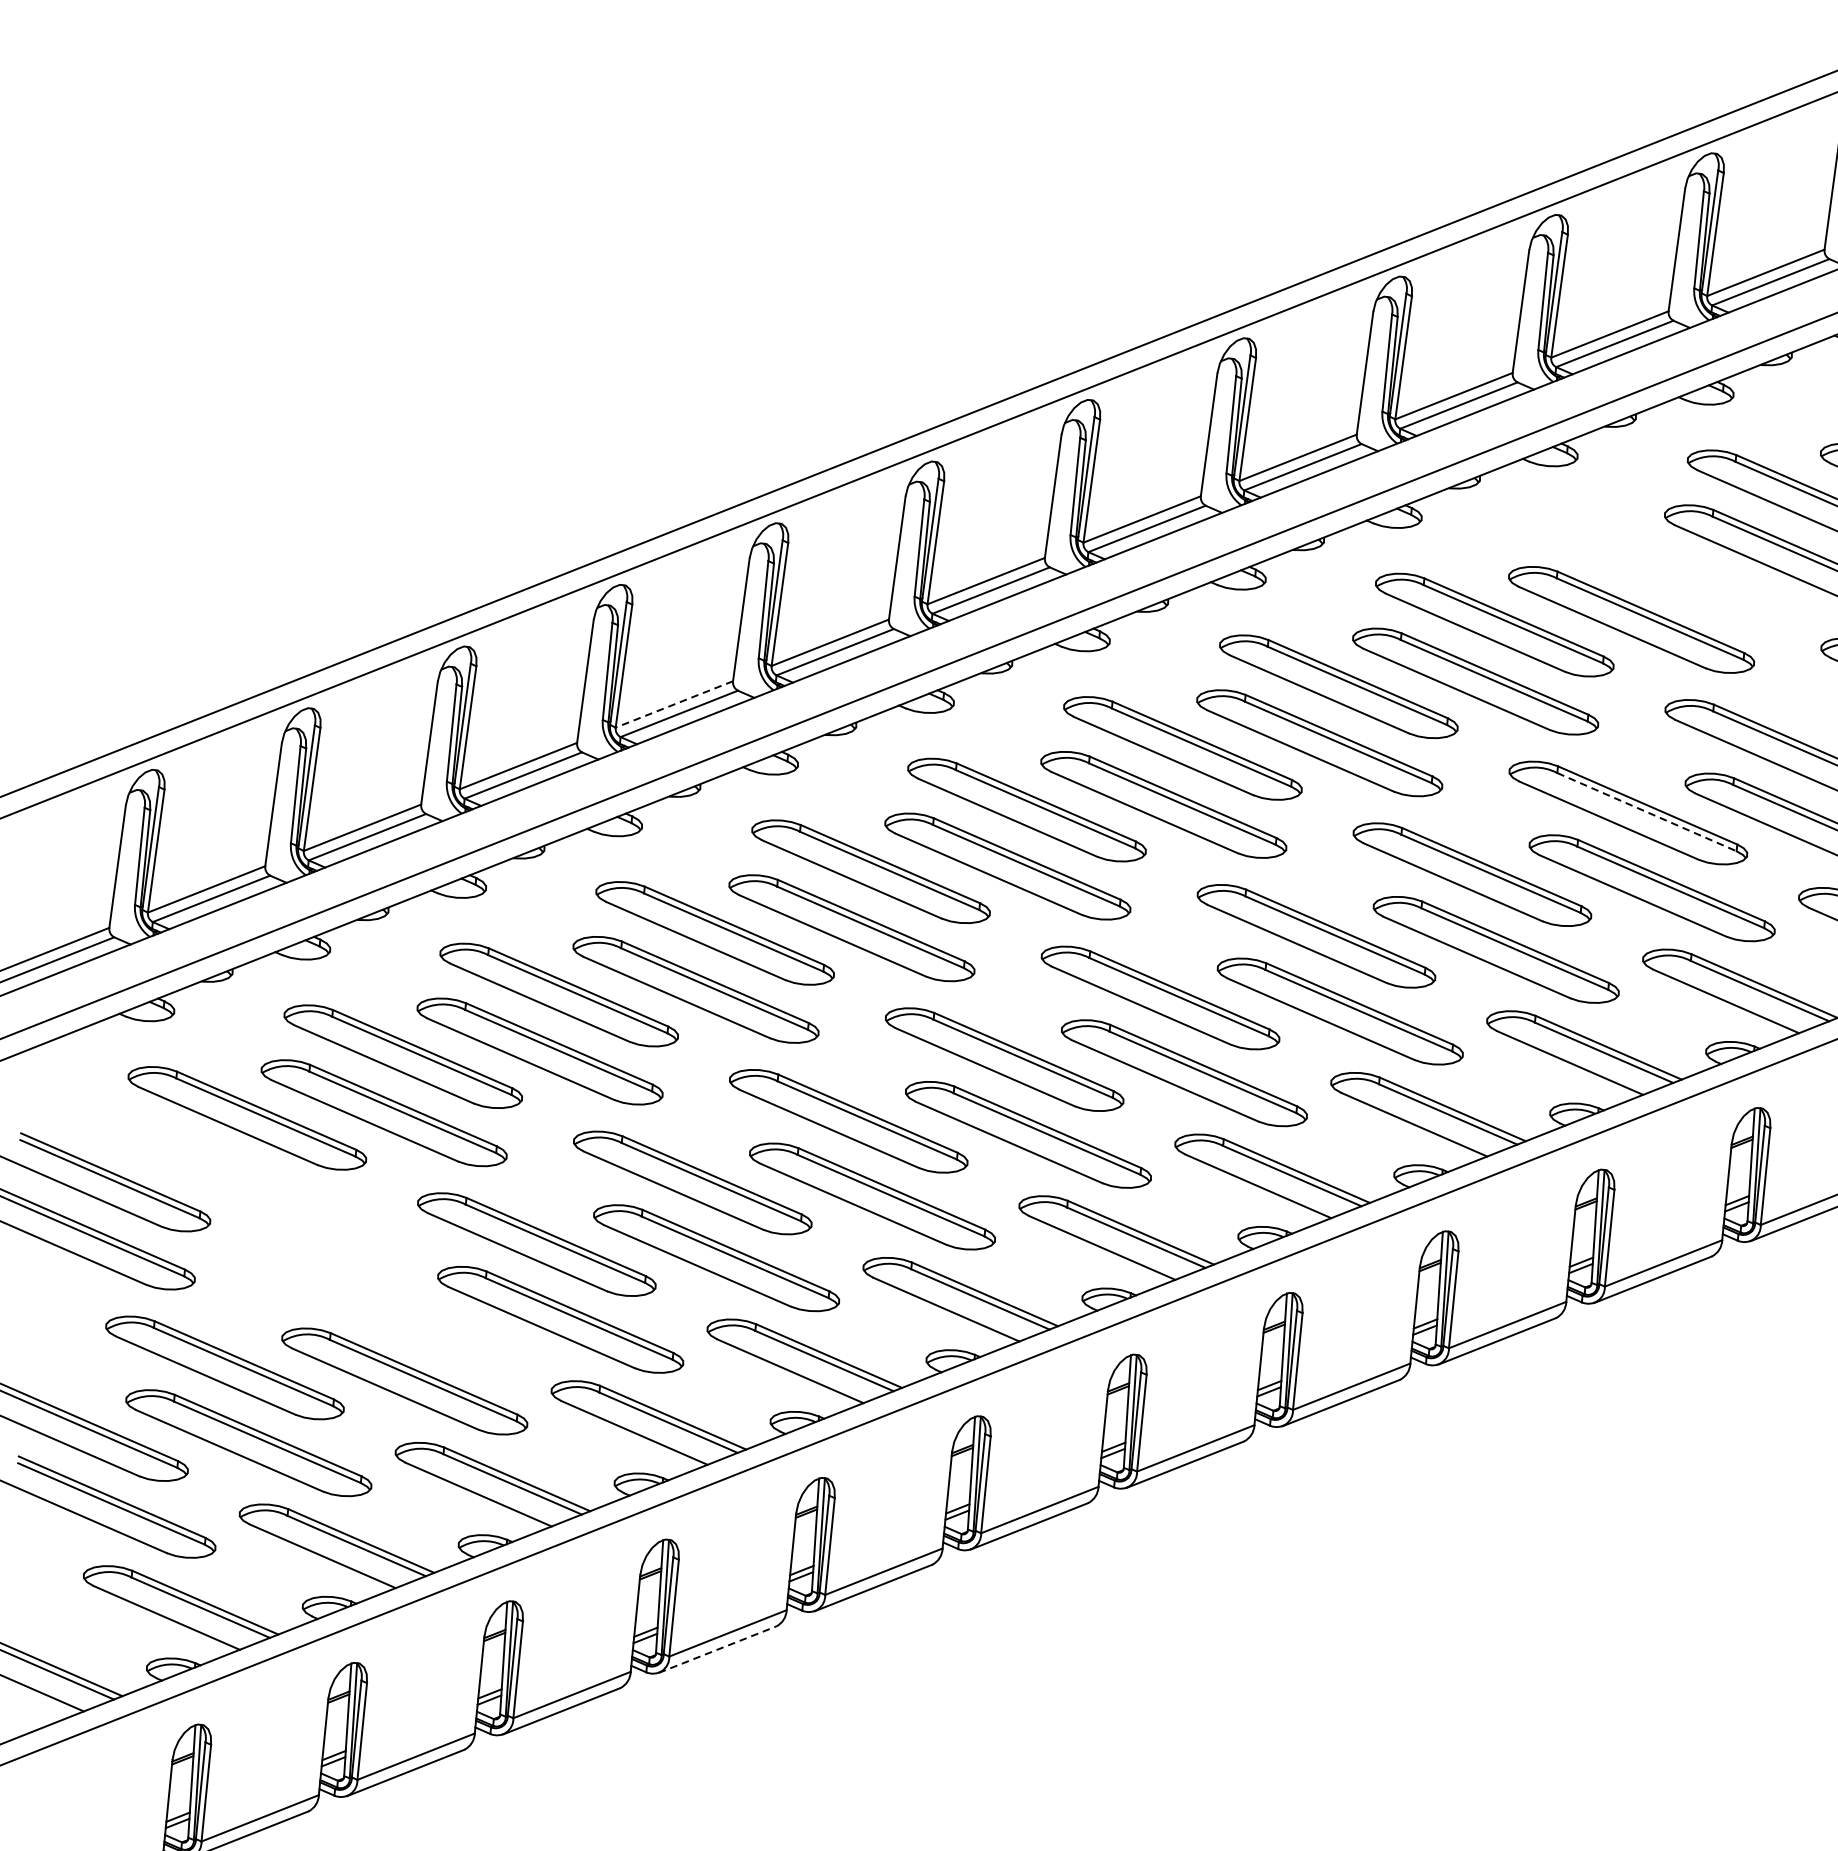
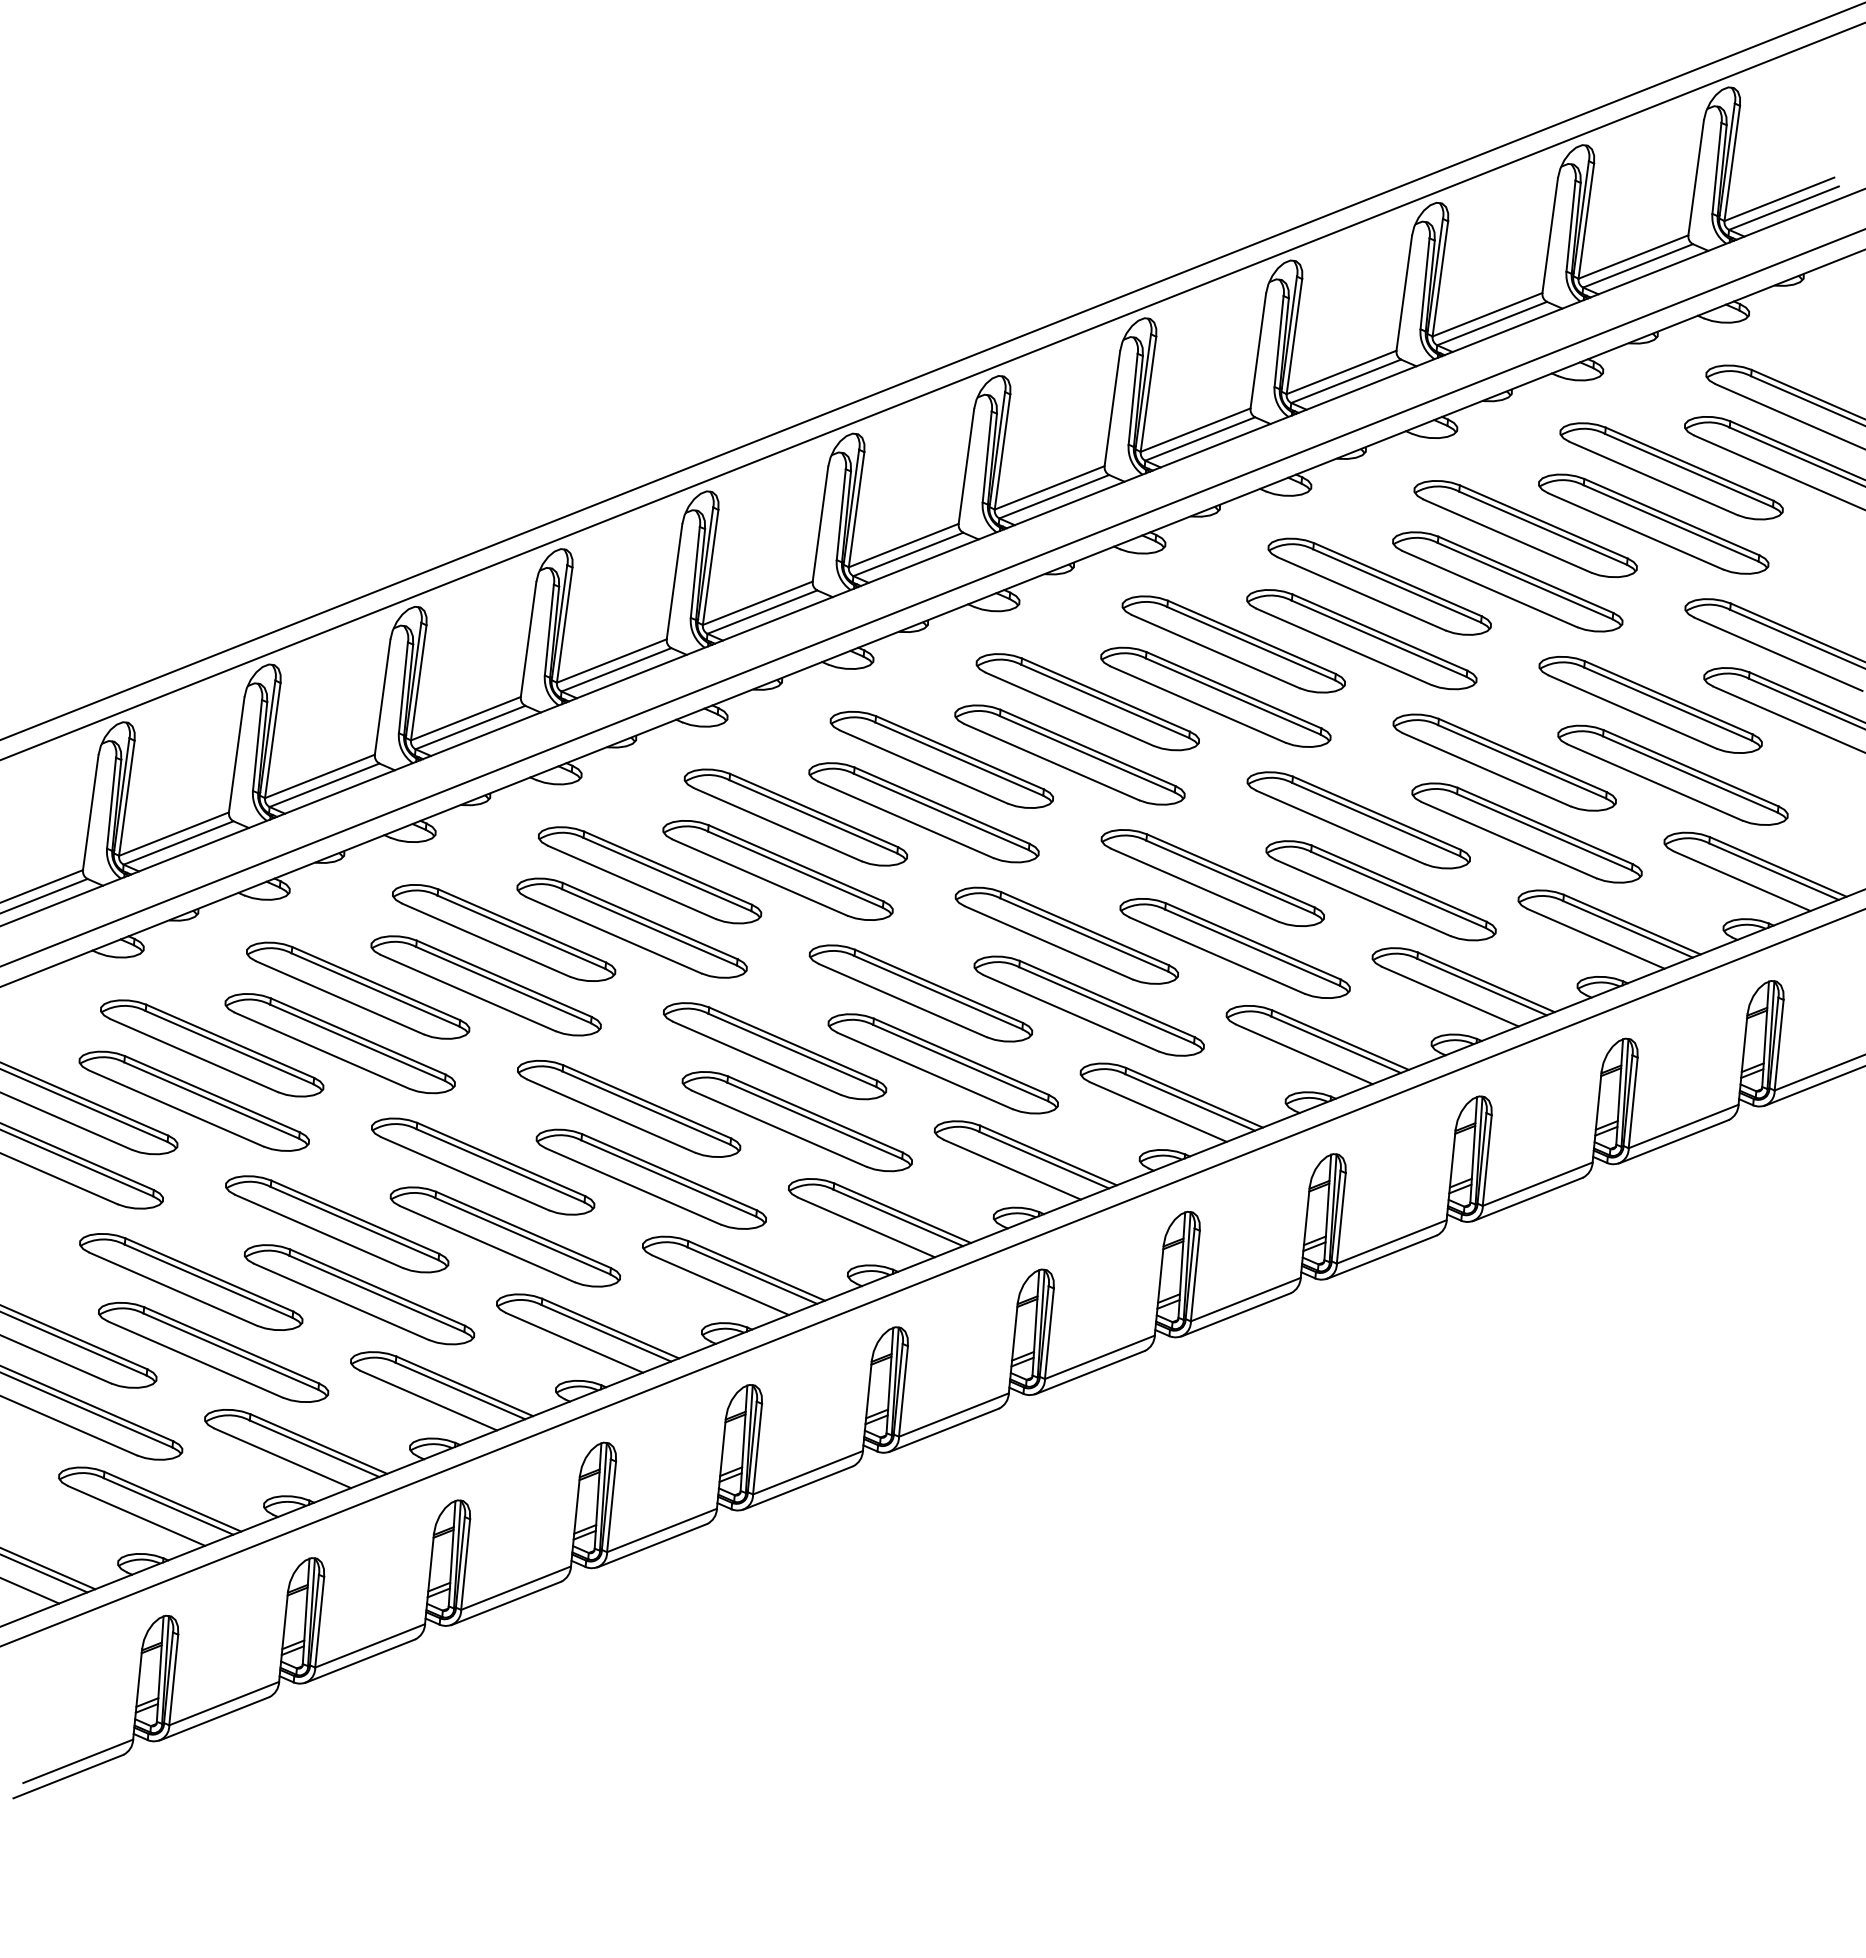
part: (1650, 562) -> (1525, 528), added
line: (673, 704) -> (611, 661), dashed -> solid
line: (1647, 811) -> (1522, 761), dashed -> solid
part: (227, 1173) -> (193, 1100), added
part: (381, 1306) -> (337, 1224), added
line: (717, 1649) -> (652, 1545), dashed -> solid

